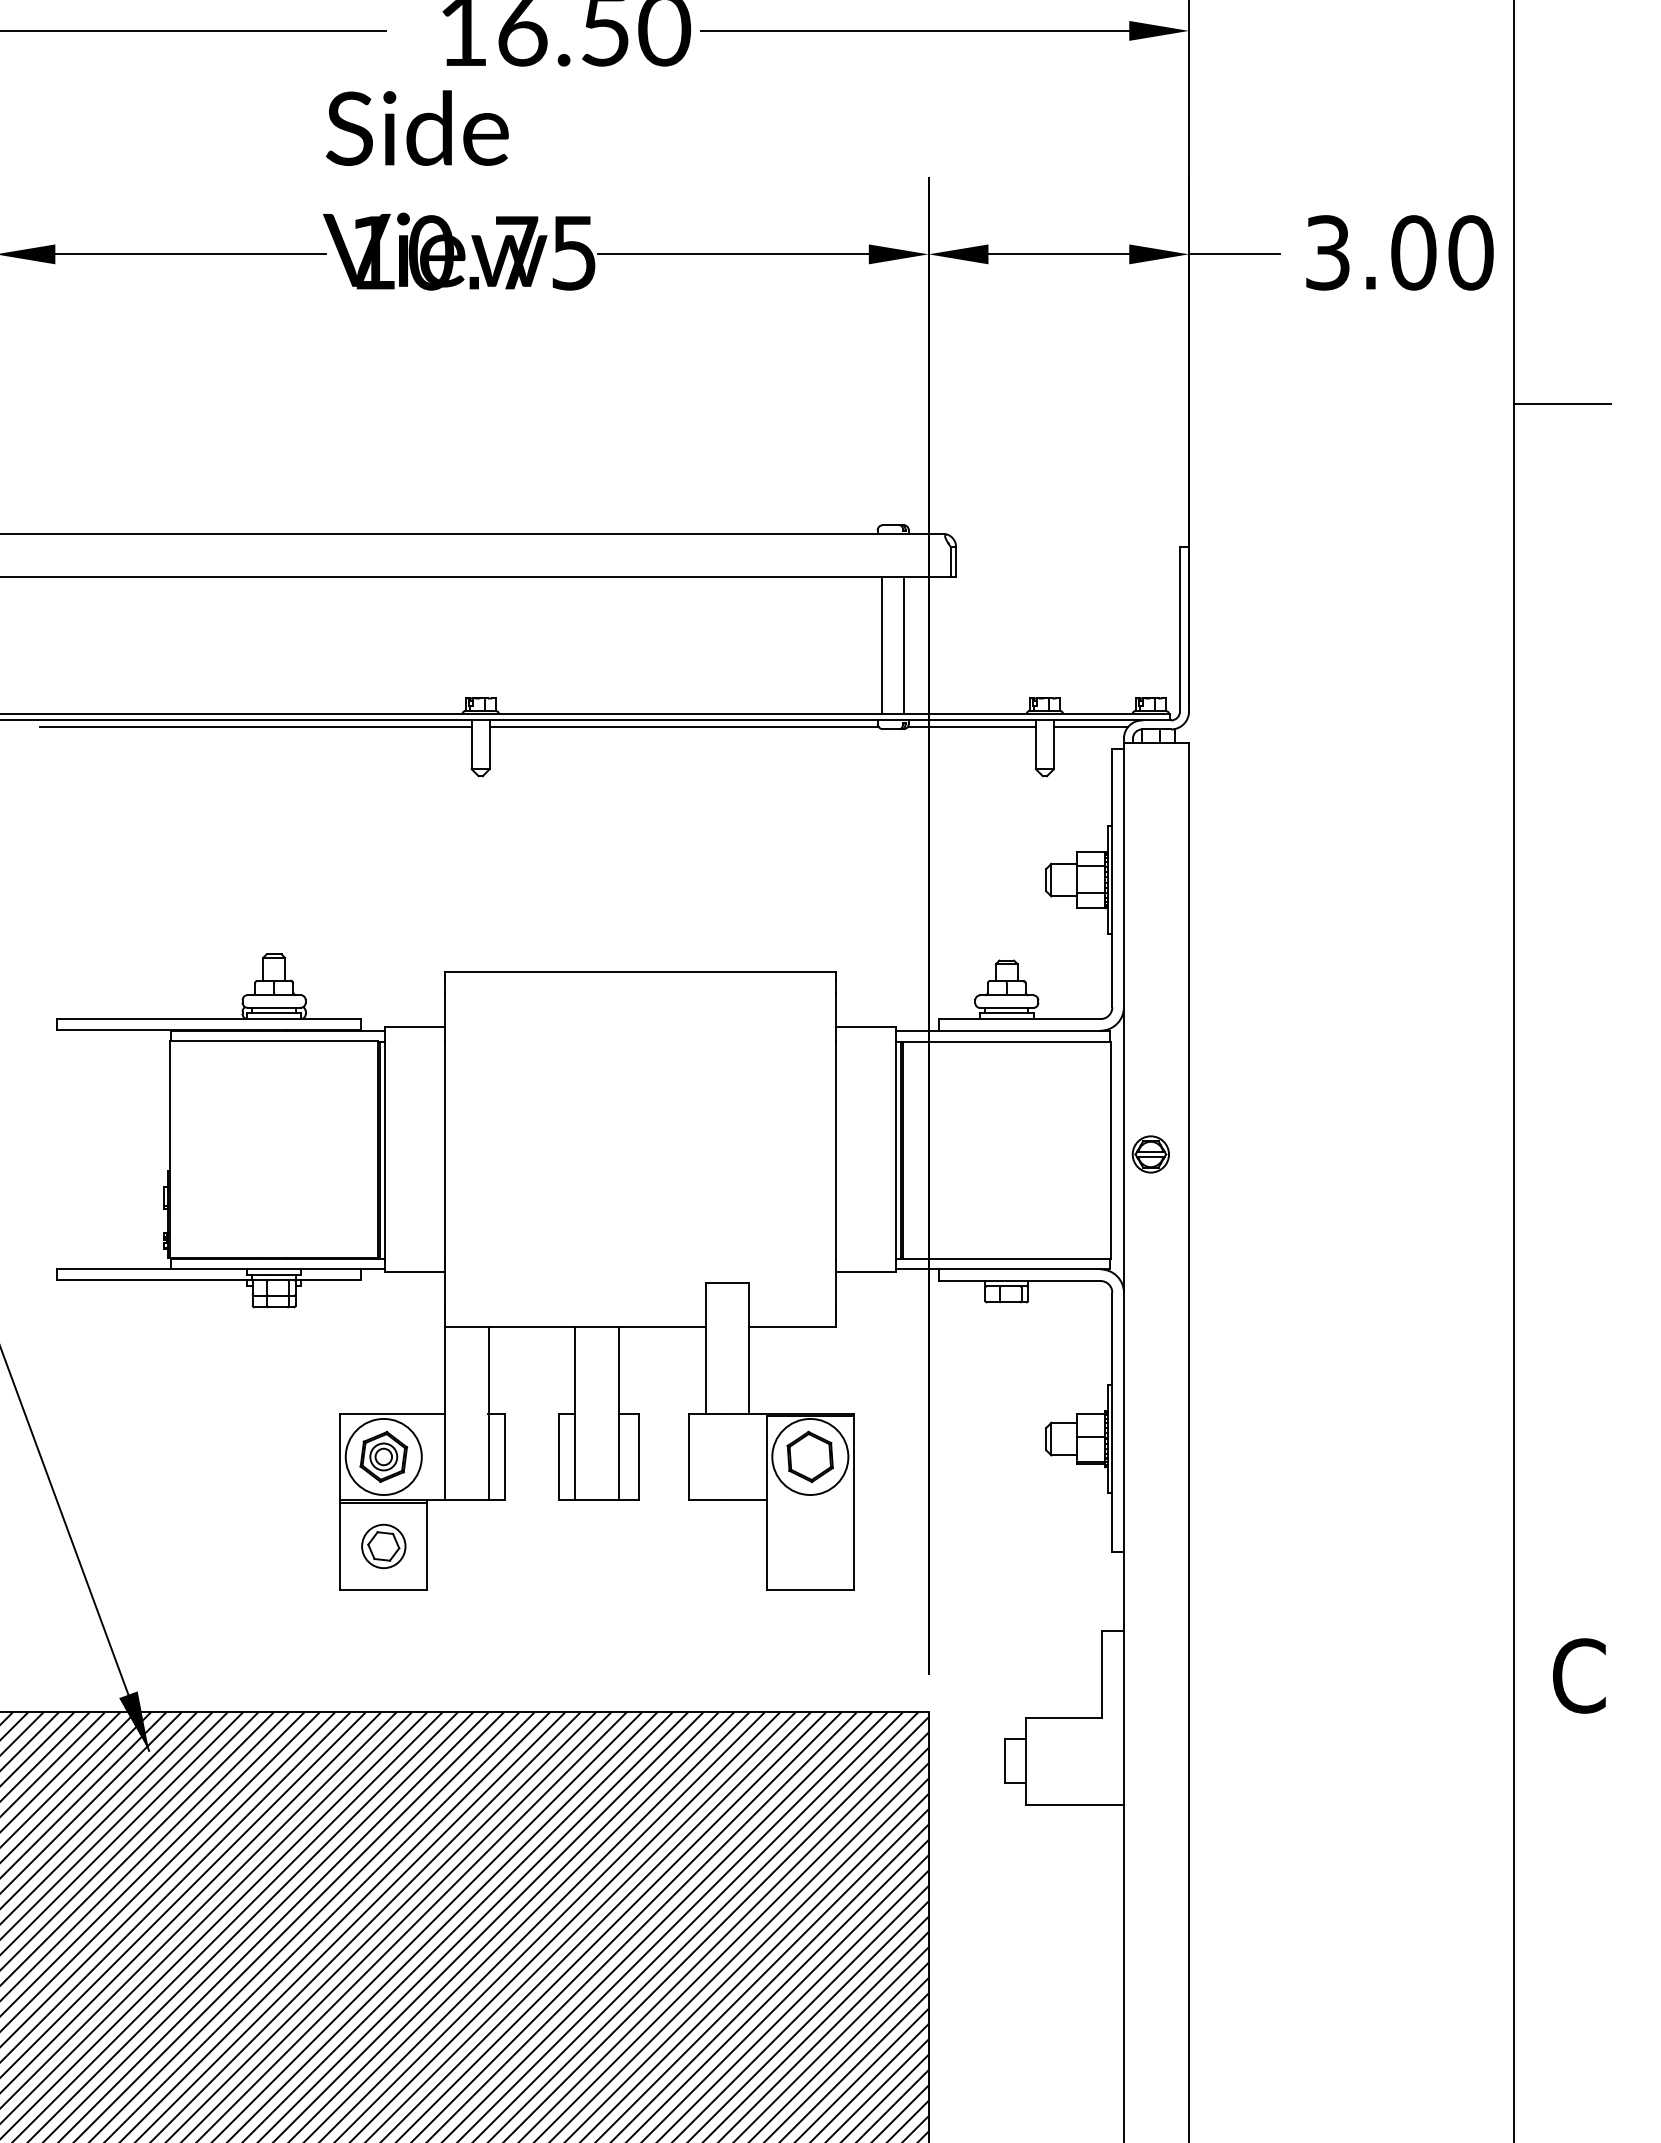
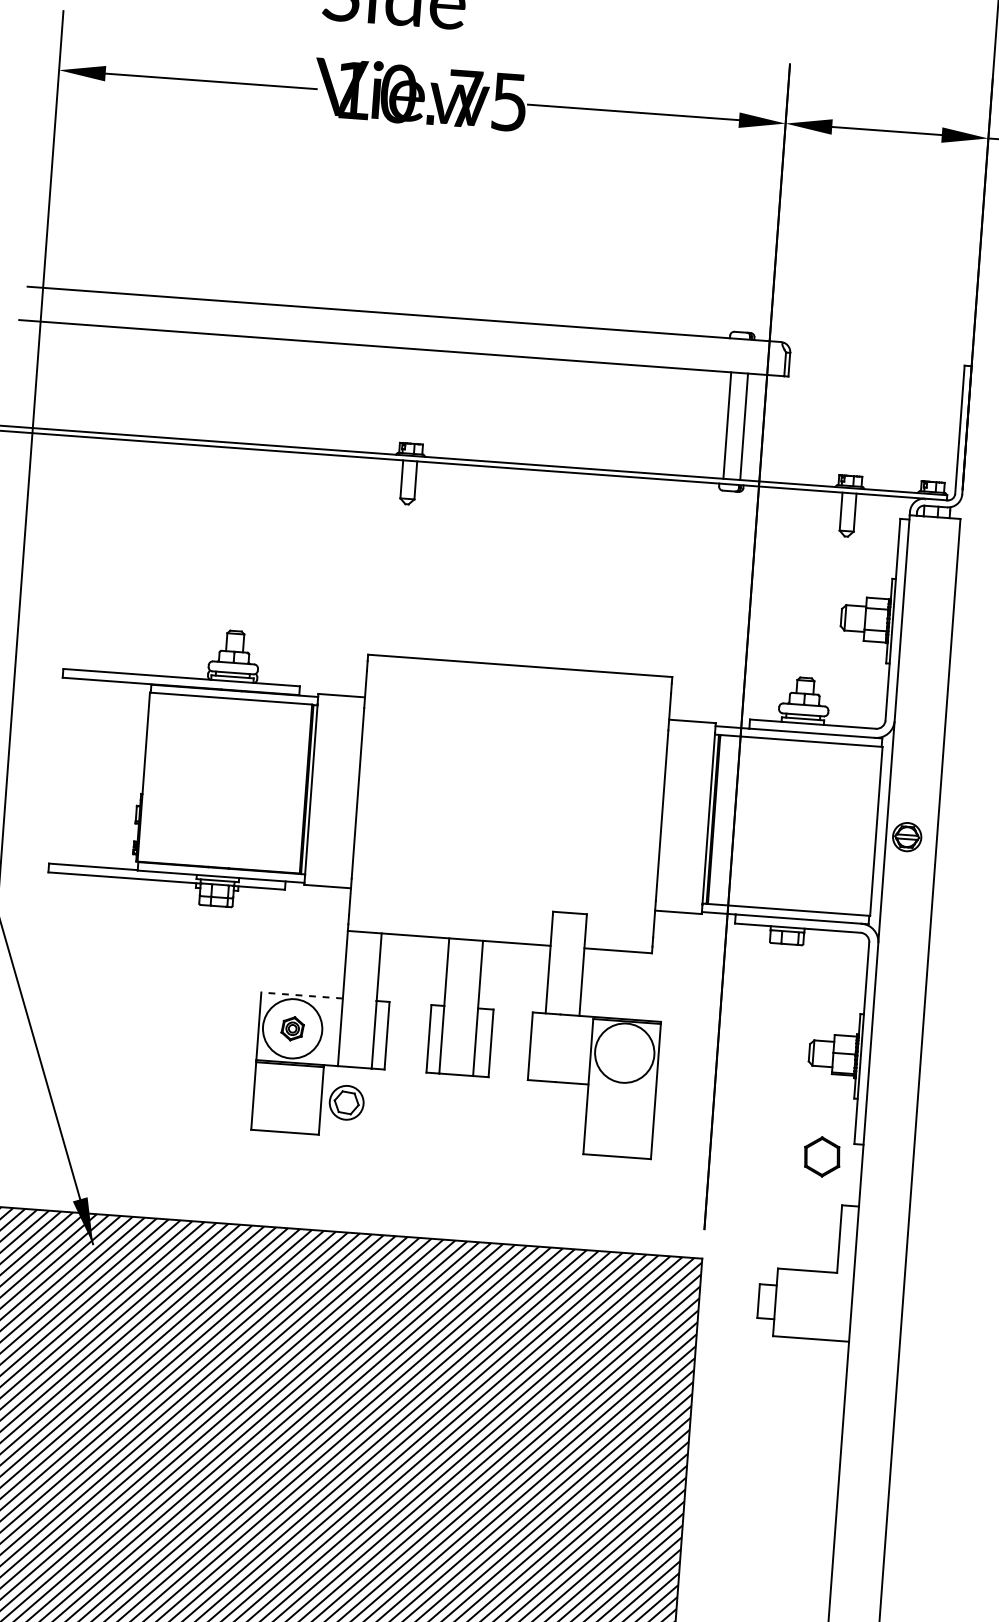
line: (255, 726) -> (234, 452), removed
line: (683, 726) -> (567, 477), removed
line: (971, 726) -> (792, 493), removed
line: (1090, 726) -> (884, 500), removed
line: (392, 1413) -> (301, 995), solid -> dashed
part: (383, 1456) -> (292, 1028), size x0.6
part: (809, 1456) -> (821, 1156), moved
part: (383, 1546) -> (346, 1102), moved

